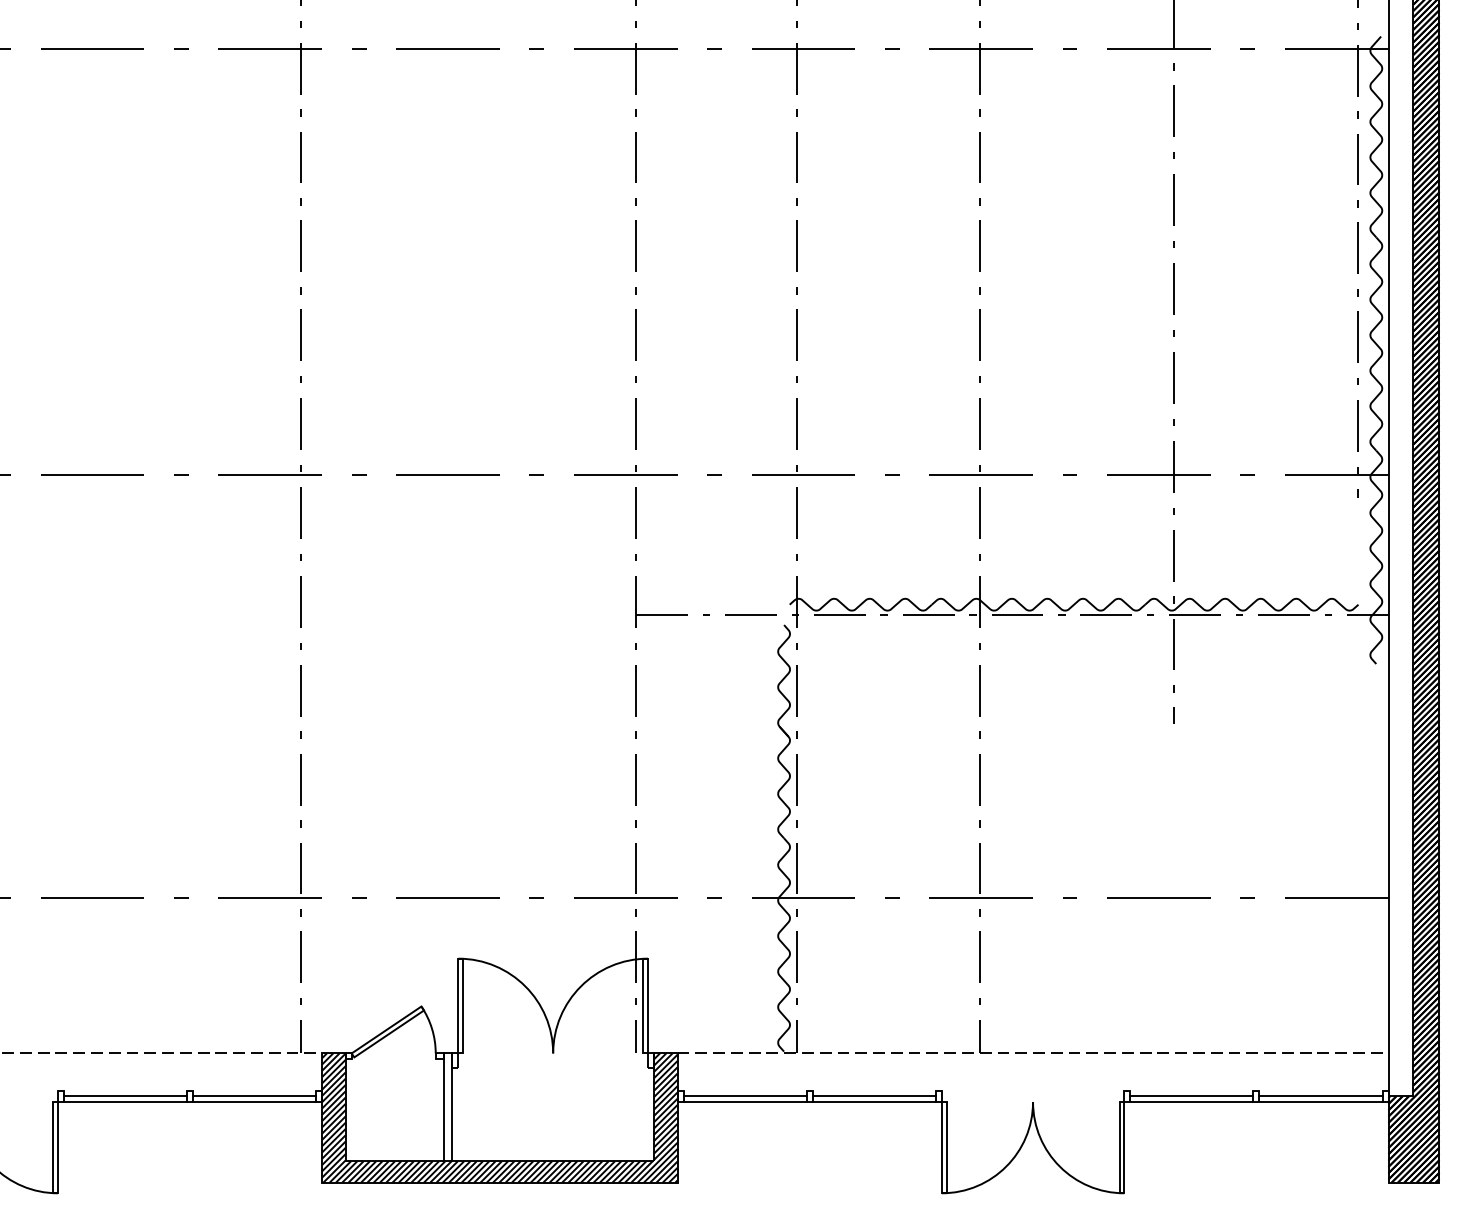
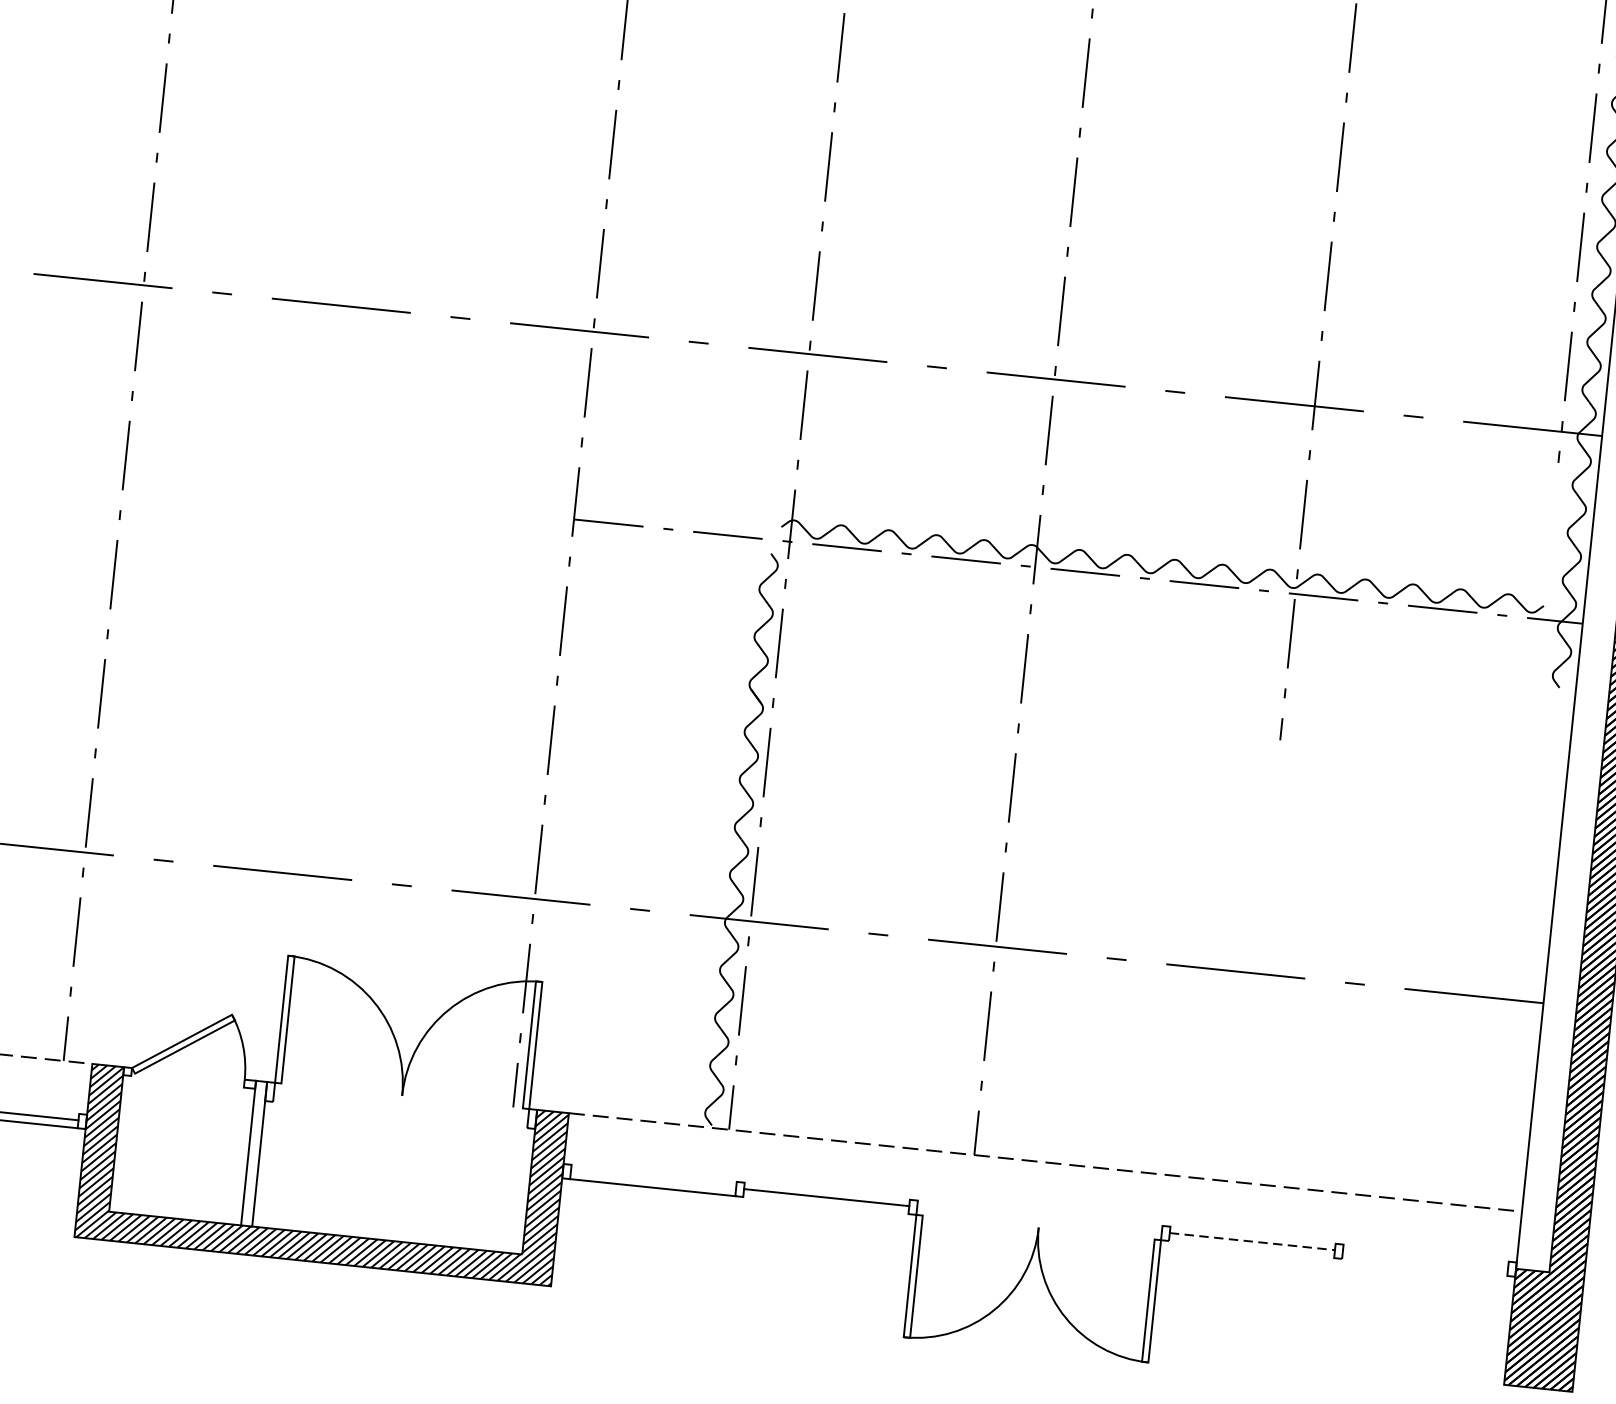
line: (744, 1096) -> (652, 1180), removed
line: (1191, 1096) -> (1251, 1242), solid -> dashed
line: (1320, 1096) -> (1424, 1259), removed
line: (873, 1102) -> (824, 1206), removed
line: (1191, 1102) -> (1251, 1250), removed
line: (1320, 1102) -> (1424, 1267), removed

